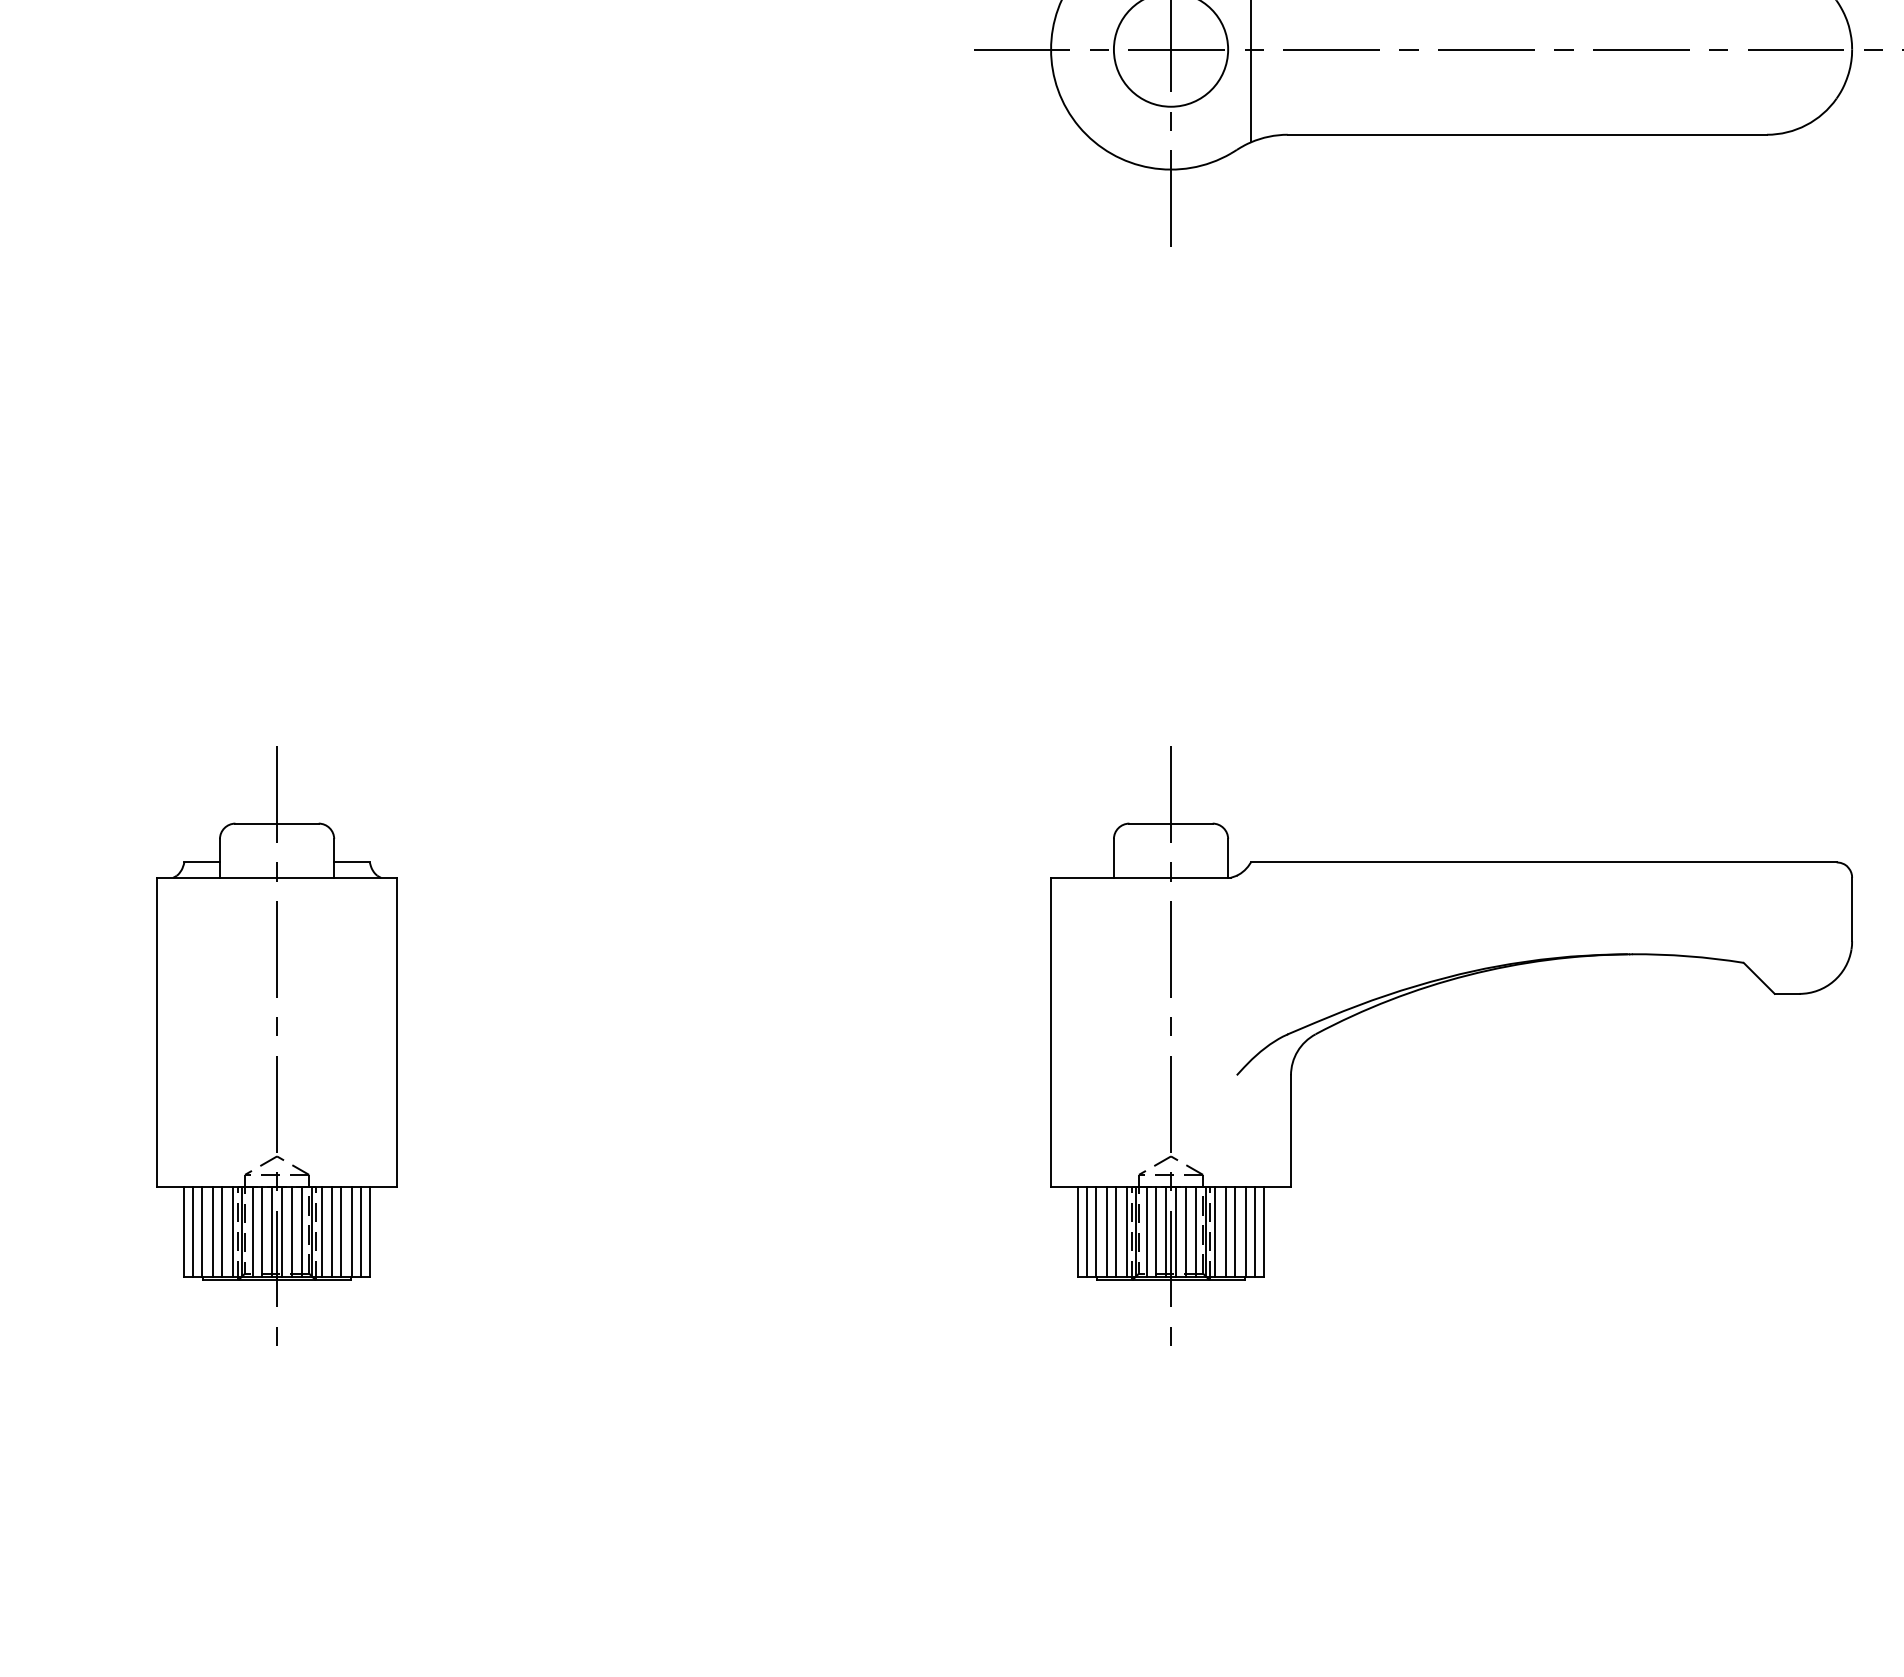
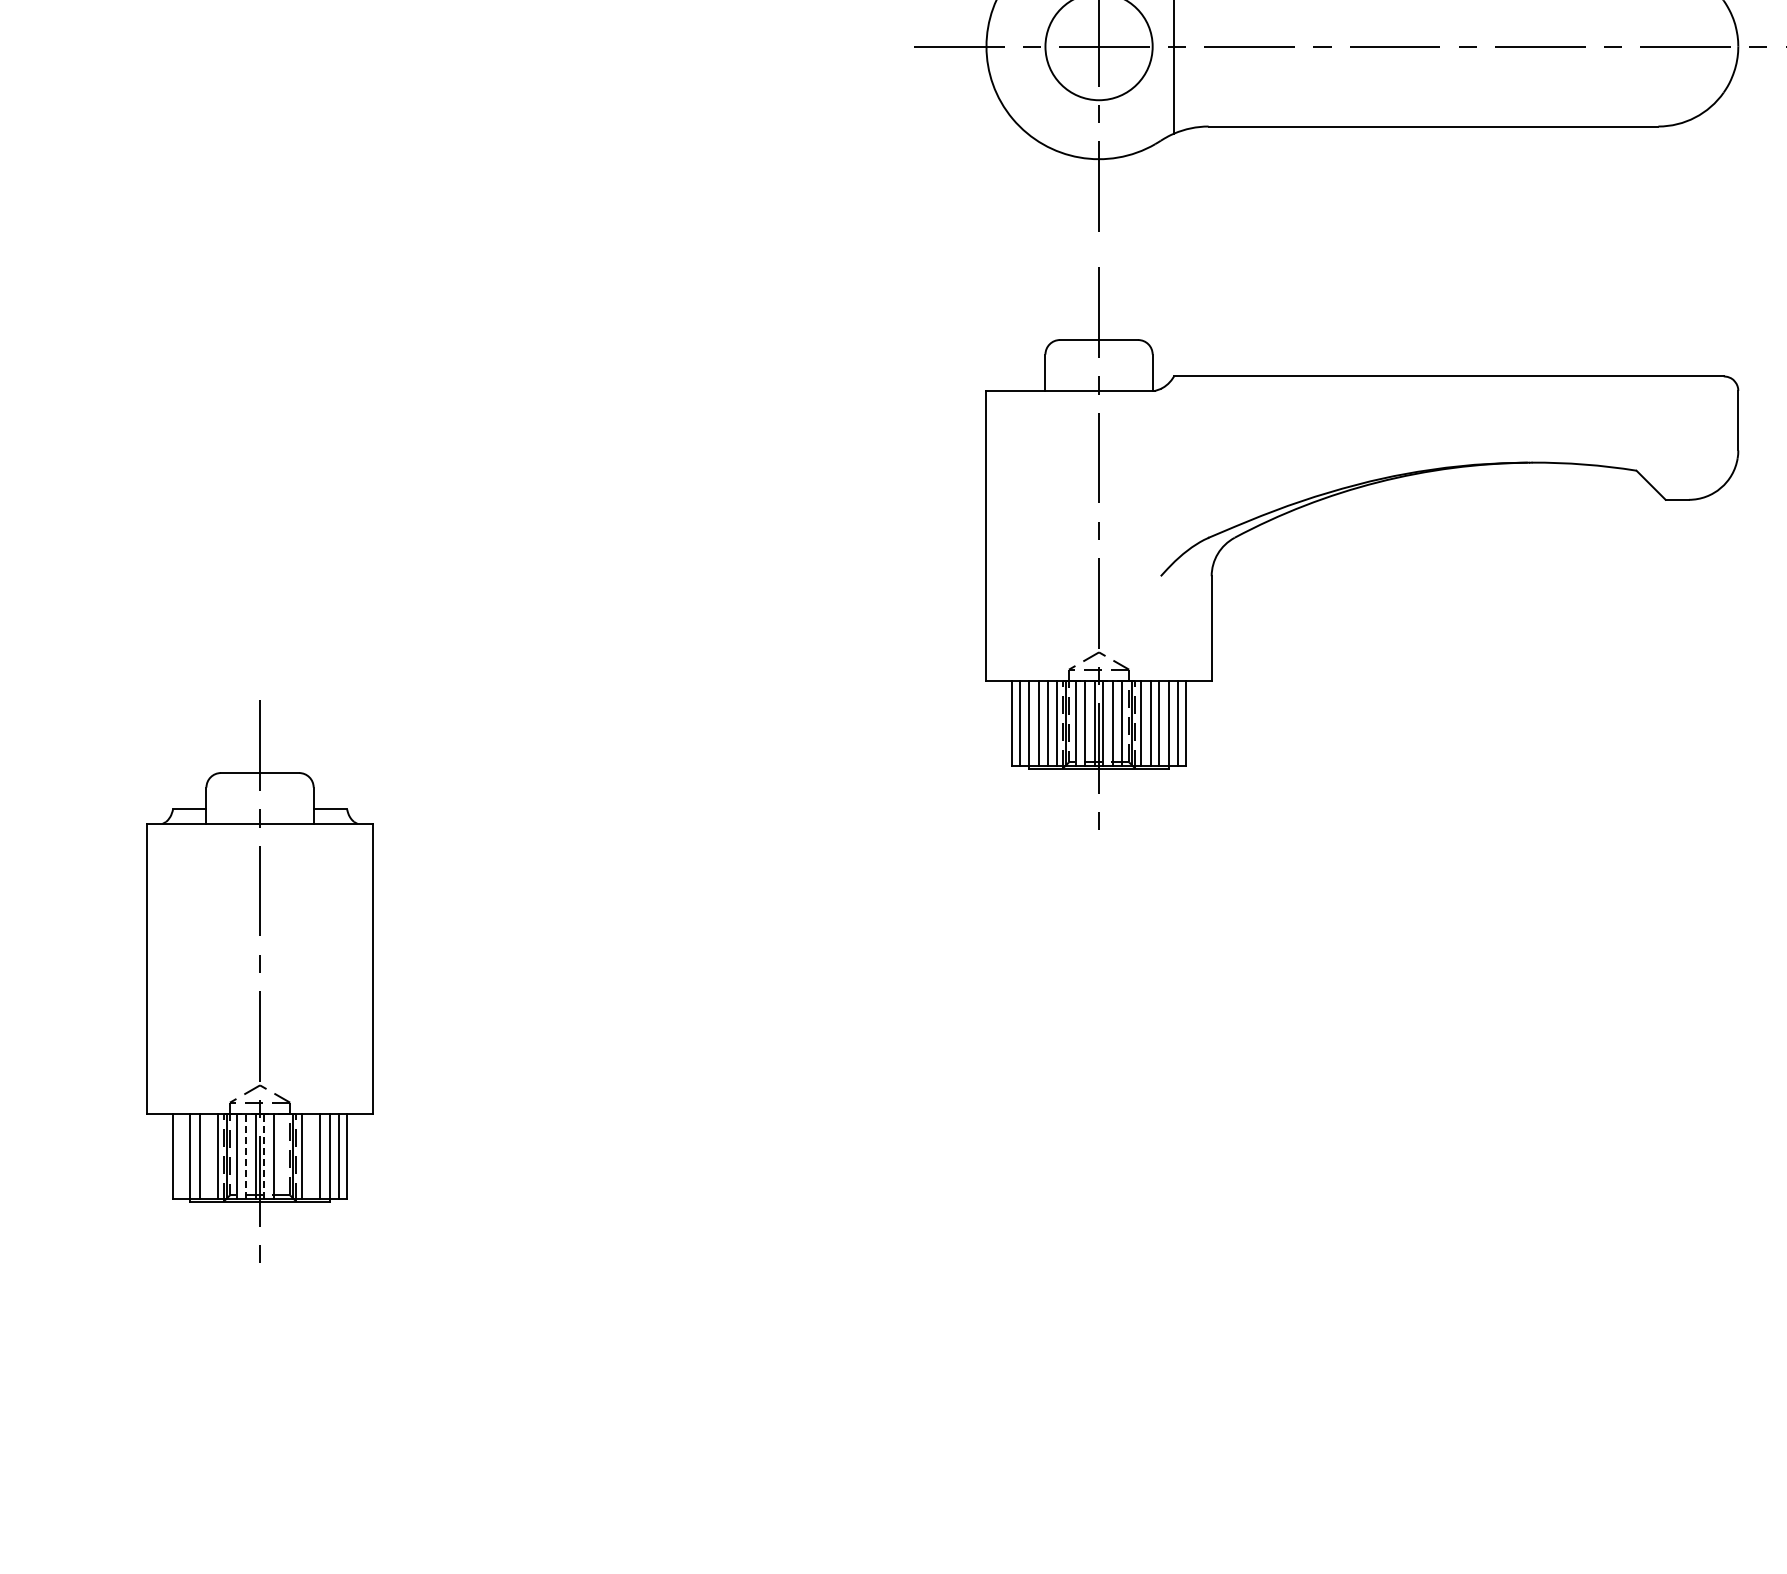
part: (1431, 987) -> (1343, 493), moved
line: (193, 1232) -> (181, 1156), removed
line: (222, 1232) -> (208, 1156), removed
line: (261, 1232) -> (245, 1156), solid -> dashed
line: (281, 1232) -> (264, 1156), solid -> dashed
line: (302, 1232) -> (283, 1156), removed
line: (331, 1232) -> (311, 1156), removed

